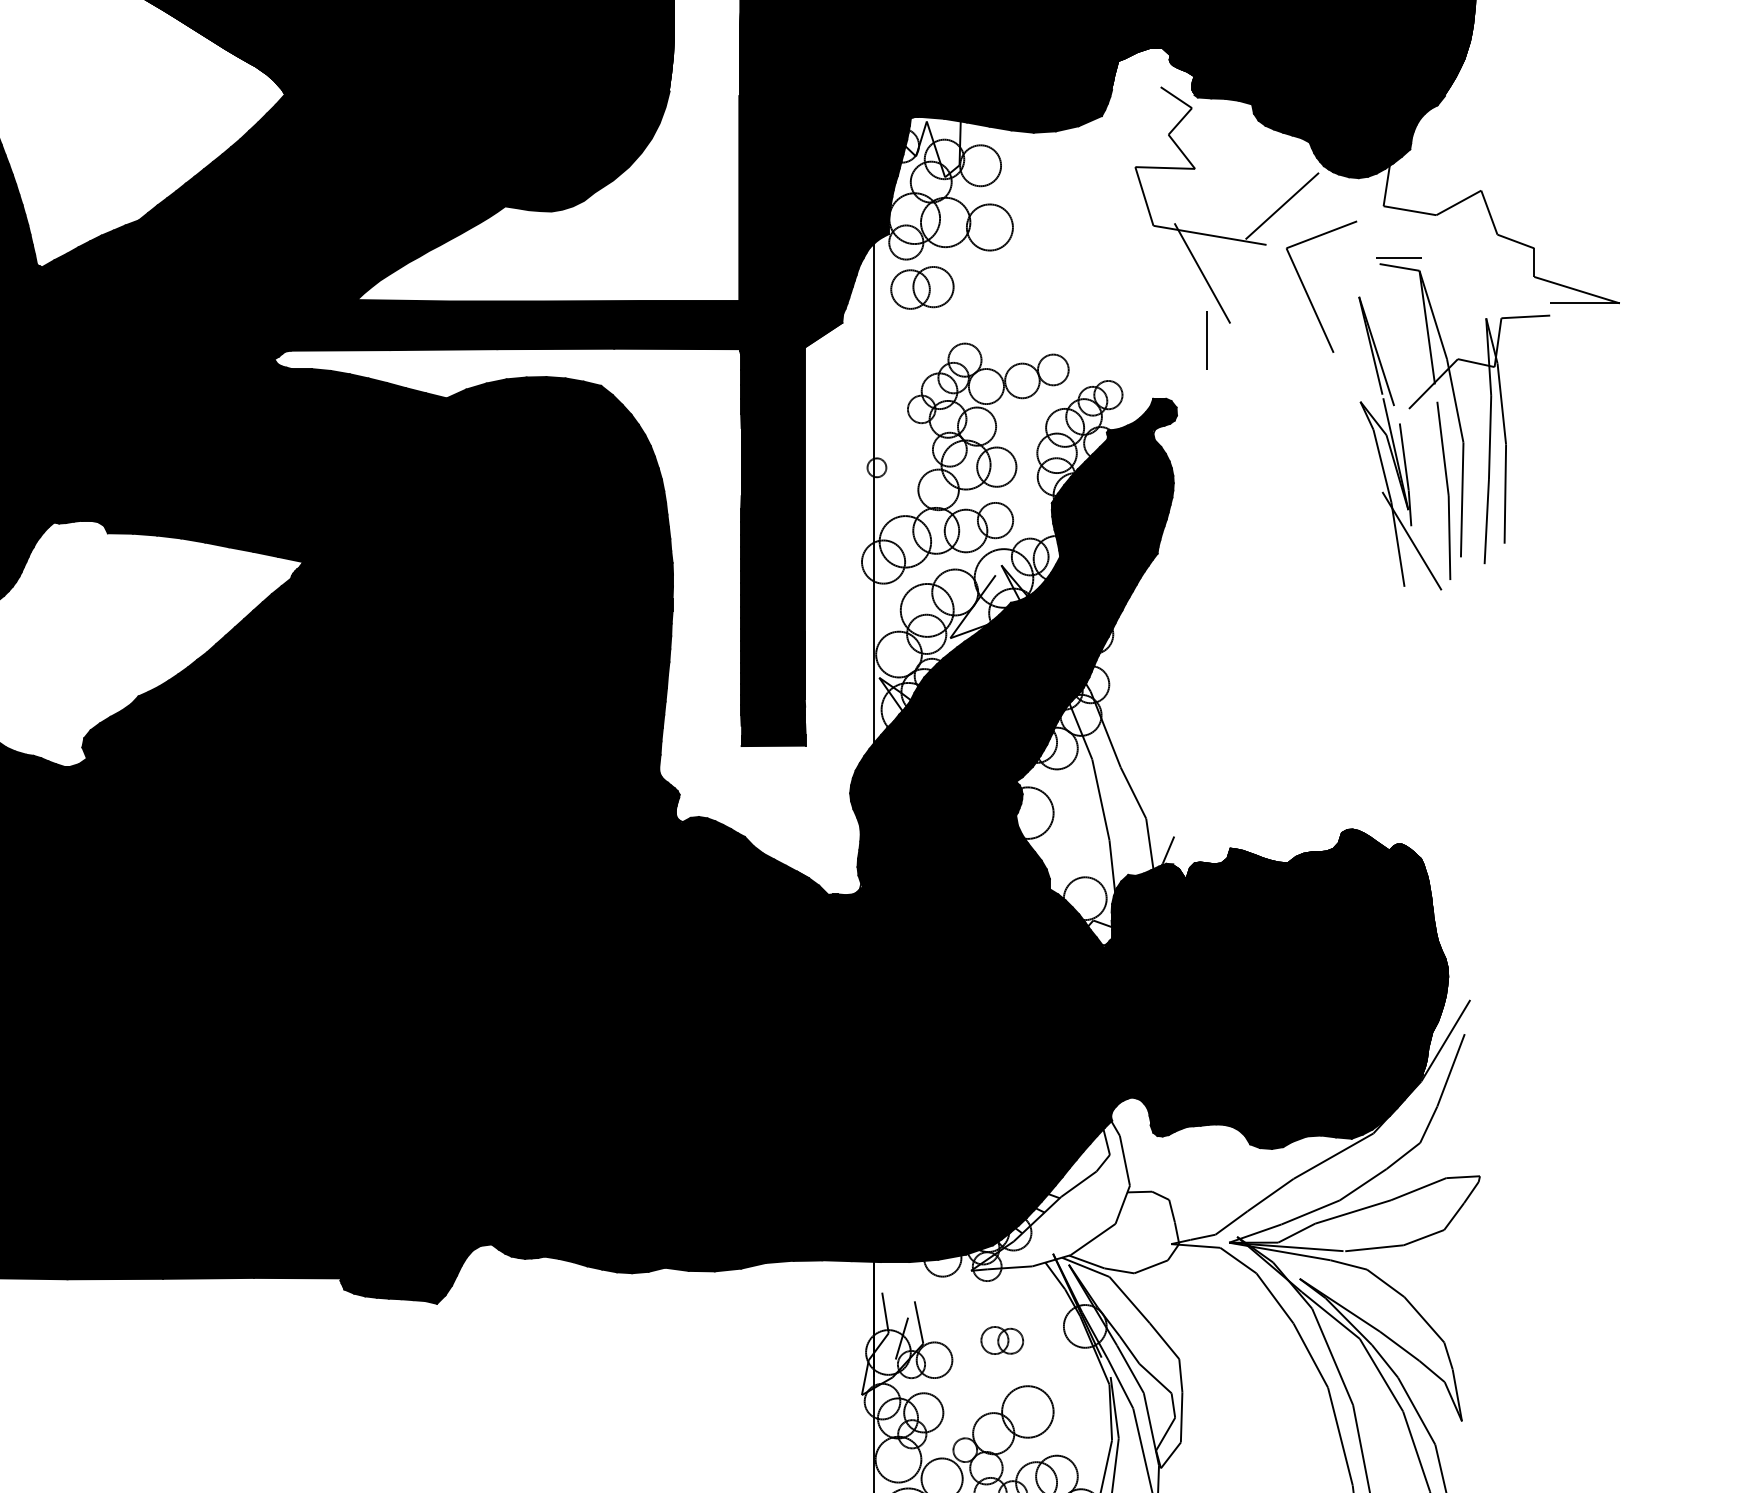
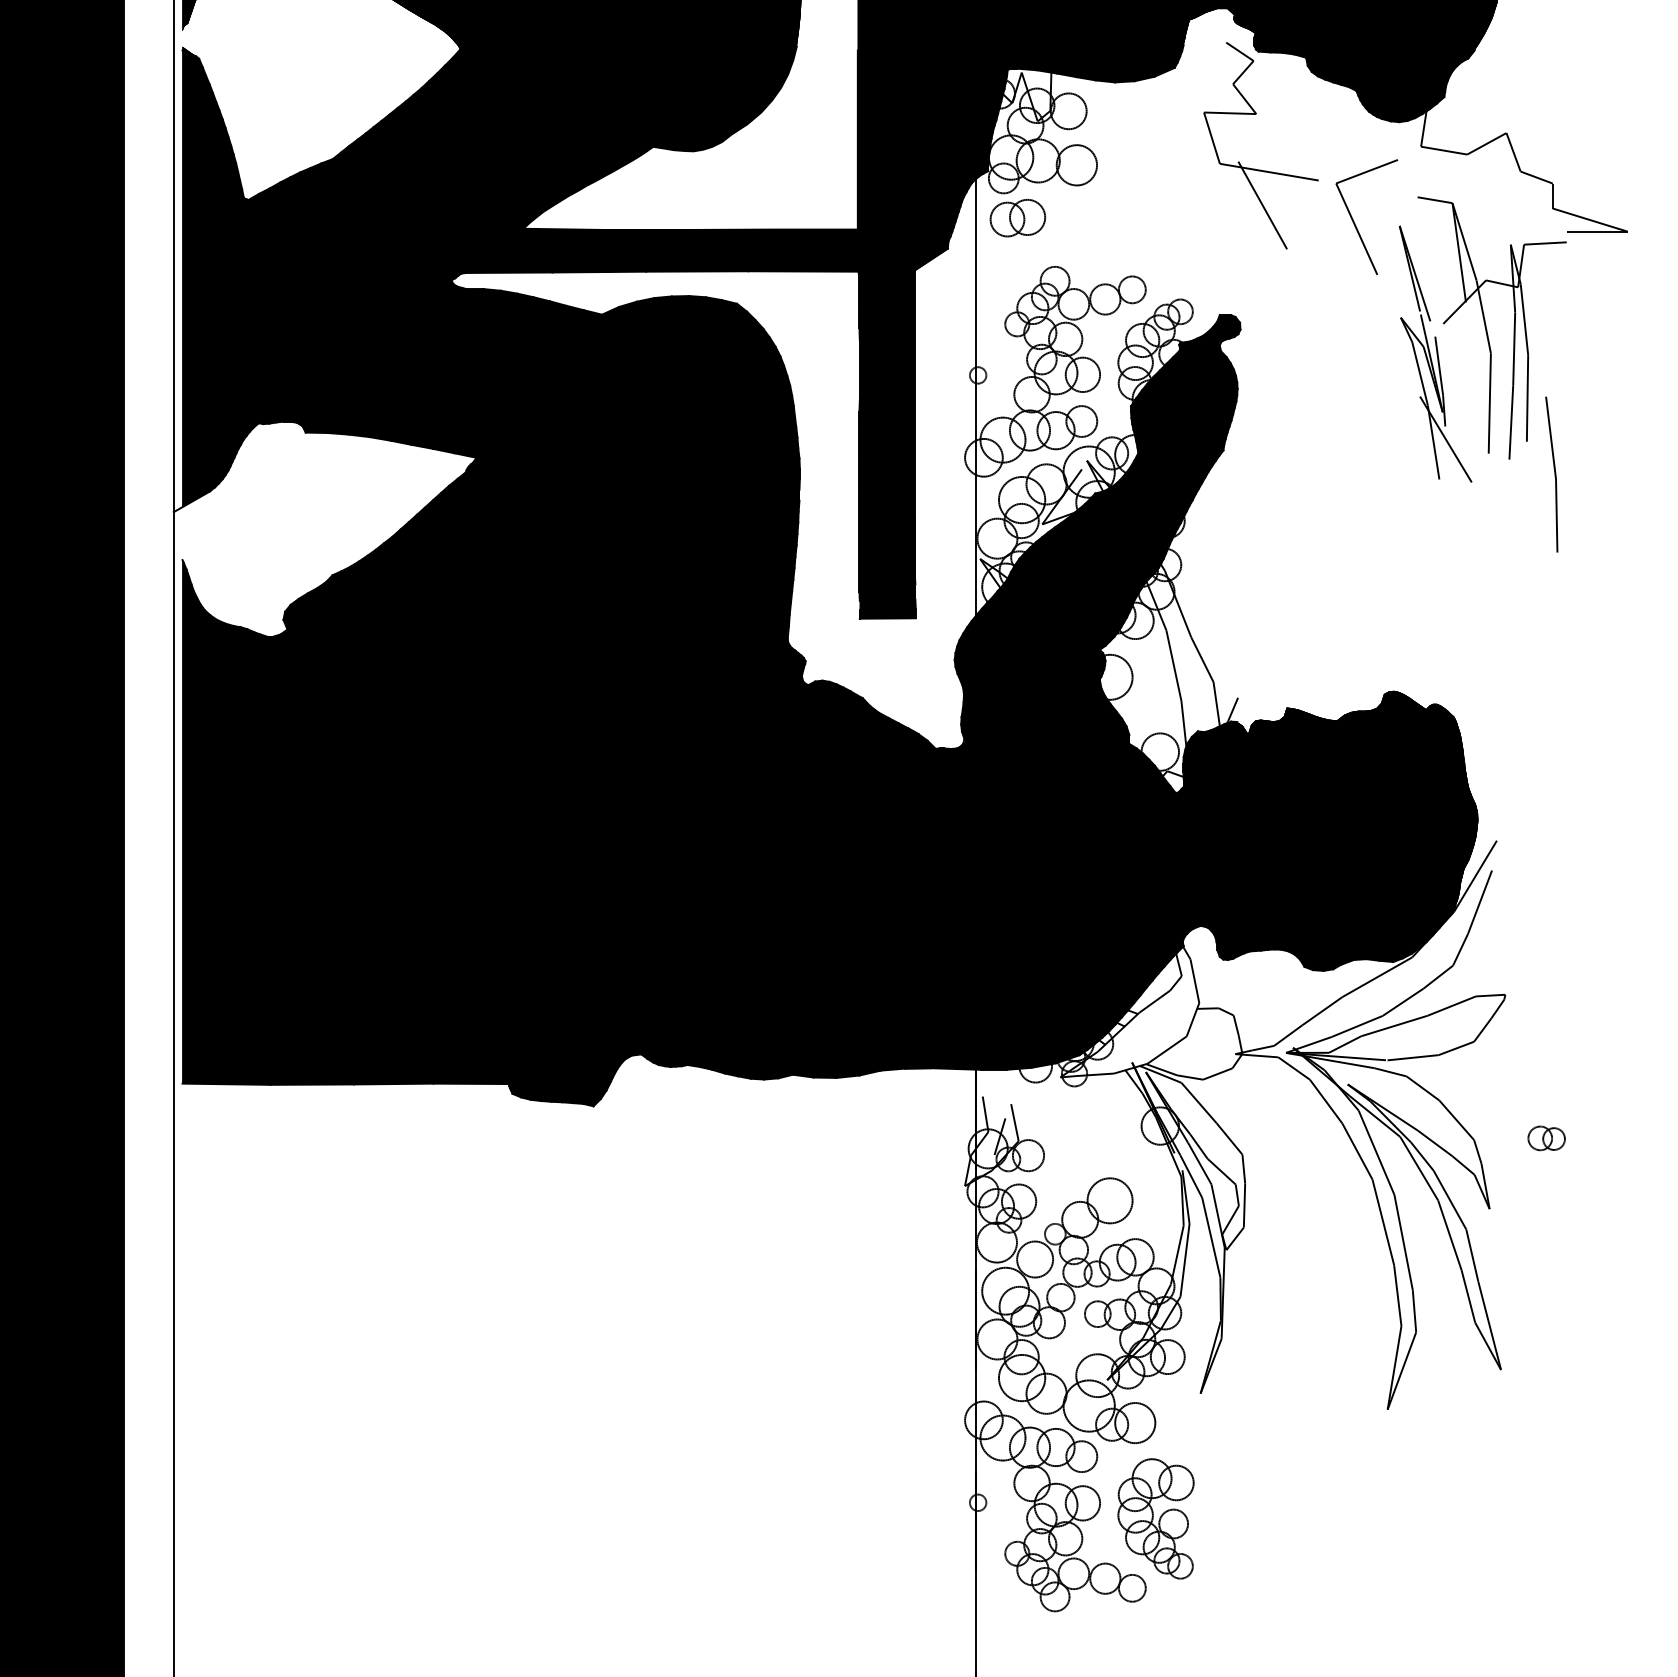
line: (1282, 205) -> (1332, 146), removed
line: (1398, 257) -> (1434, 191), removed
line: (1206, 339) -> (1266, 263), removed
part: (1443, 490) -> (1551, 474), moved
part: (1002, 1340) -> (1546, 1138), moved

